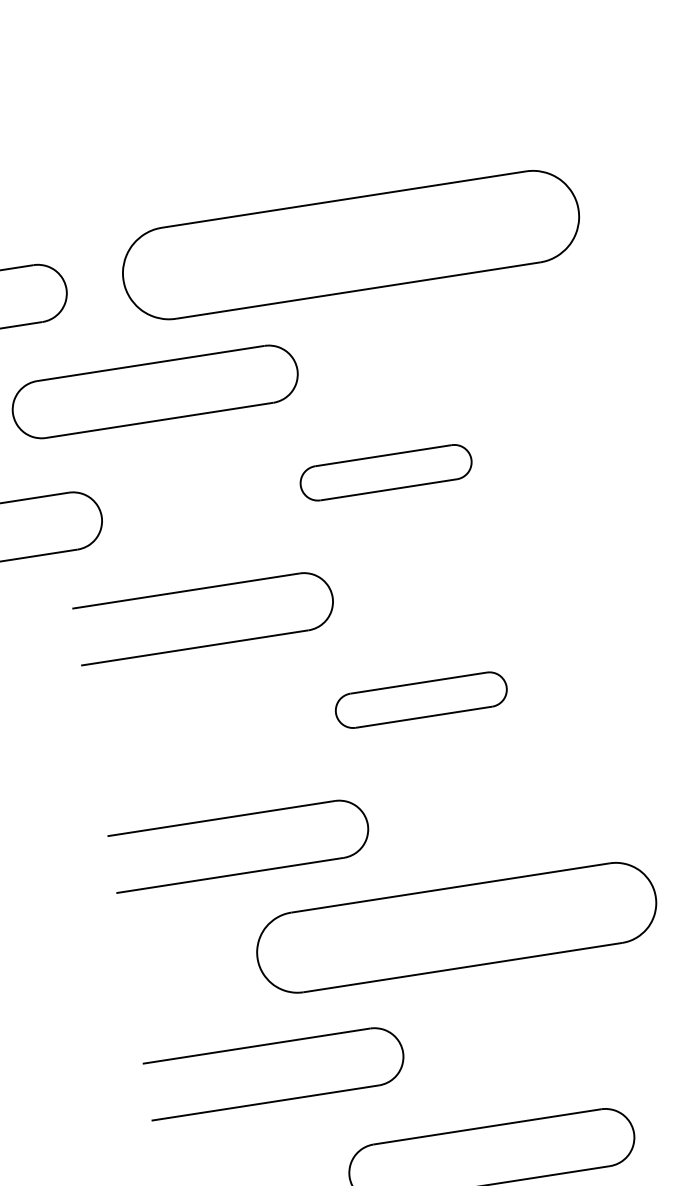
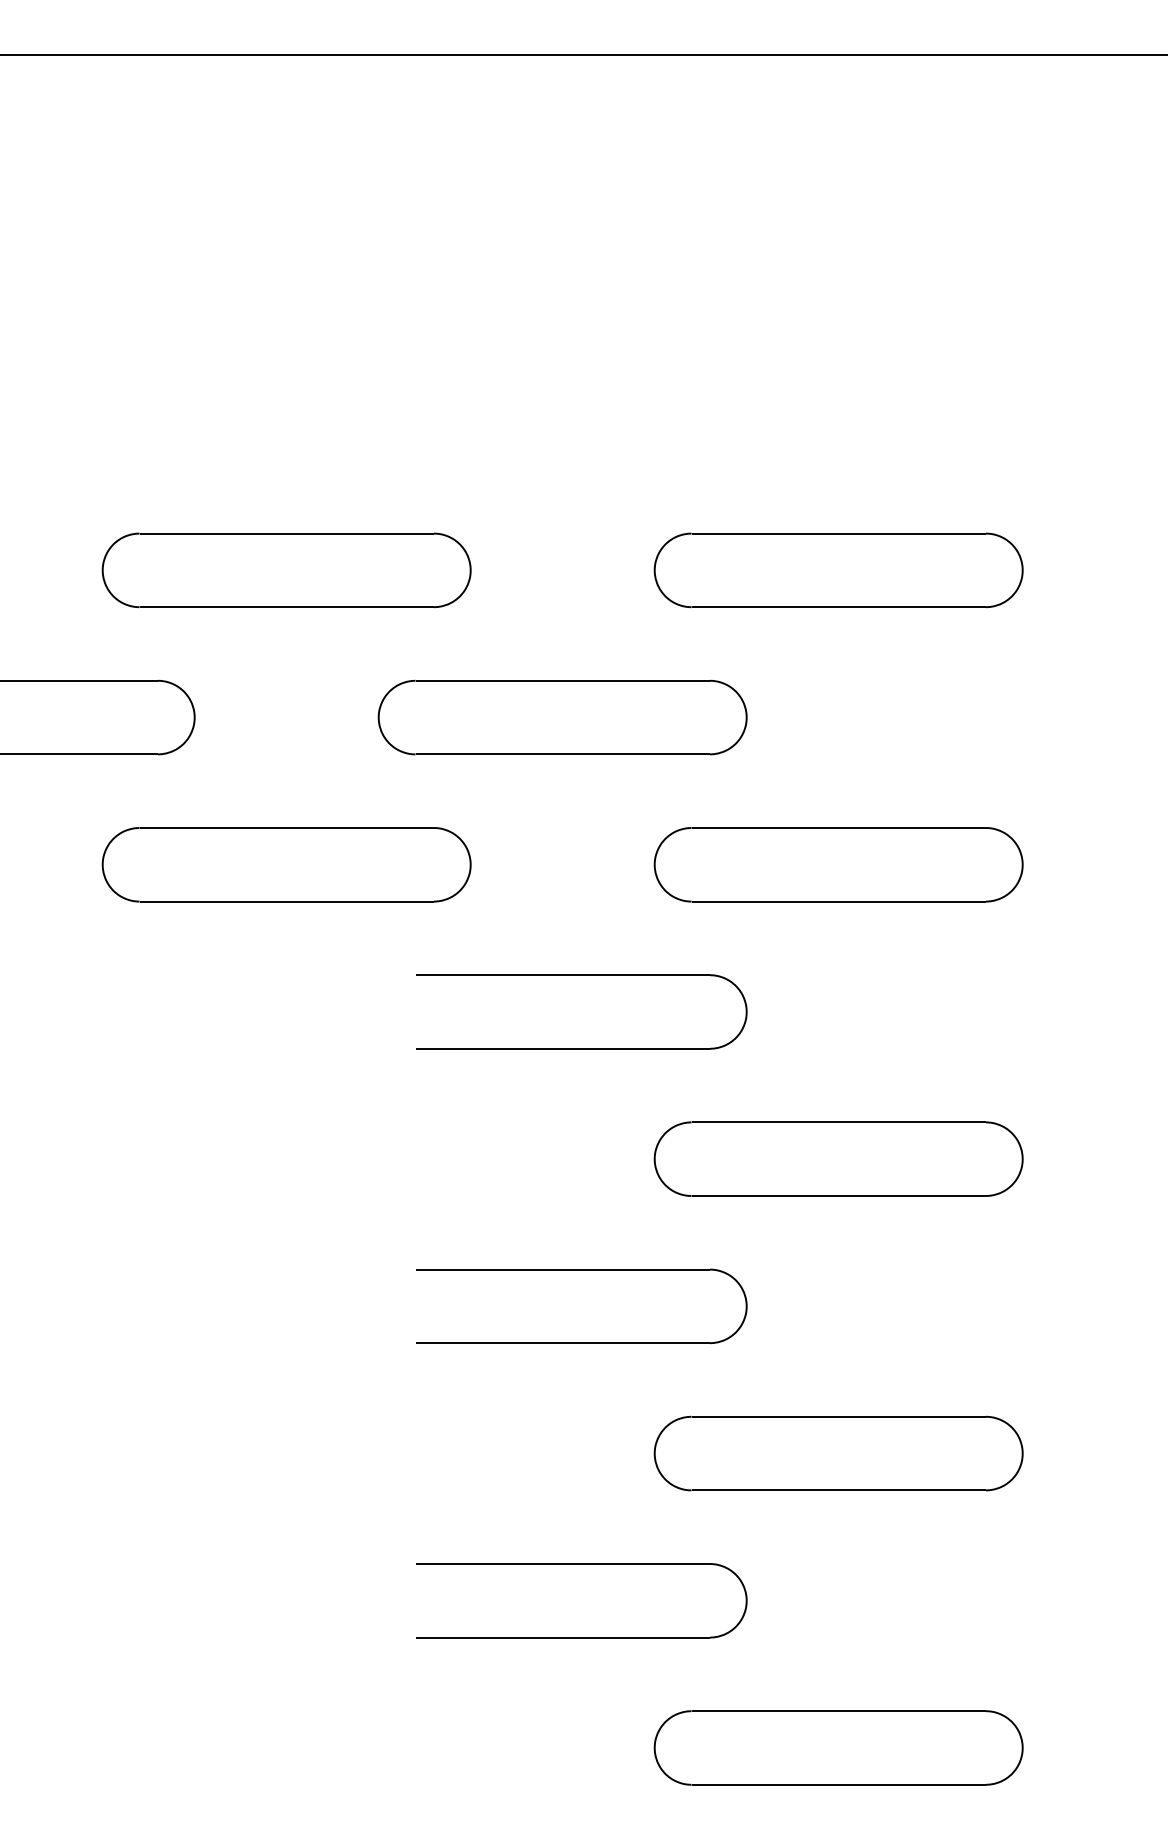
part: (350, 245) -> (838, 570), size x0.62
part: (385, 472) -> (838, 864), size x1.67
part: (421, 699) -> (838, 1158), size x1.67
part: (456, 927) -> (838, 1453), size x0.71

